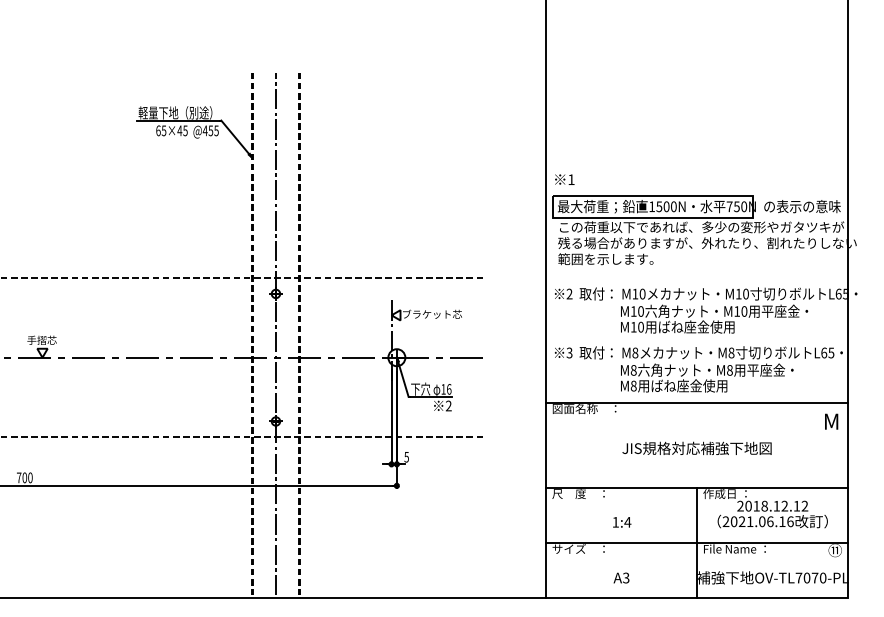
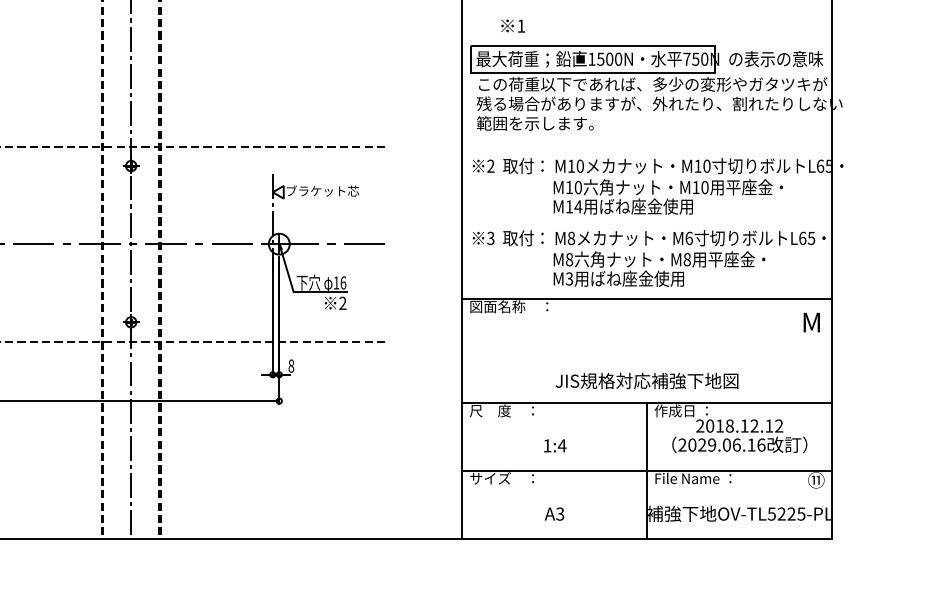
text: (564, 179) -> (512, 25), moved
text: (640, 326) -> (577, 205), M10 -> M14
text: (731, 352) -> (689, 237), M8 -> M6
text: (633, 385) -> (569, 278), M8 -> M3
text: (696, 447) -> (646, 379), moved
text: (406, 456) -> (291, 365), 5 -> 8
text: (749, 521) -> (711, 444), 2021.06.16 -> 2029.06.16
text: (810, 577) -> (785, 513), OV-TL7070-PL -> OV-TL5225-PL

